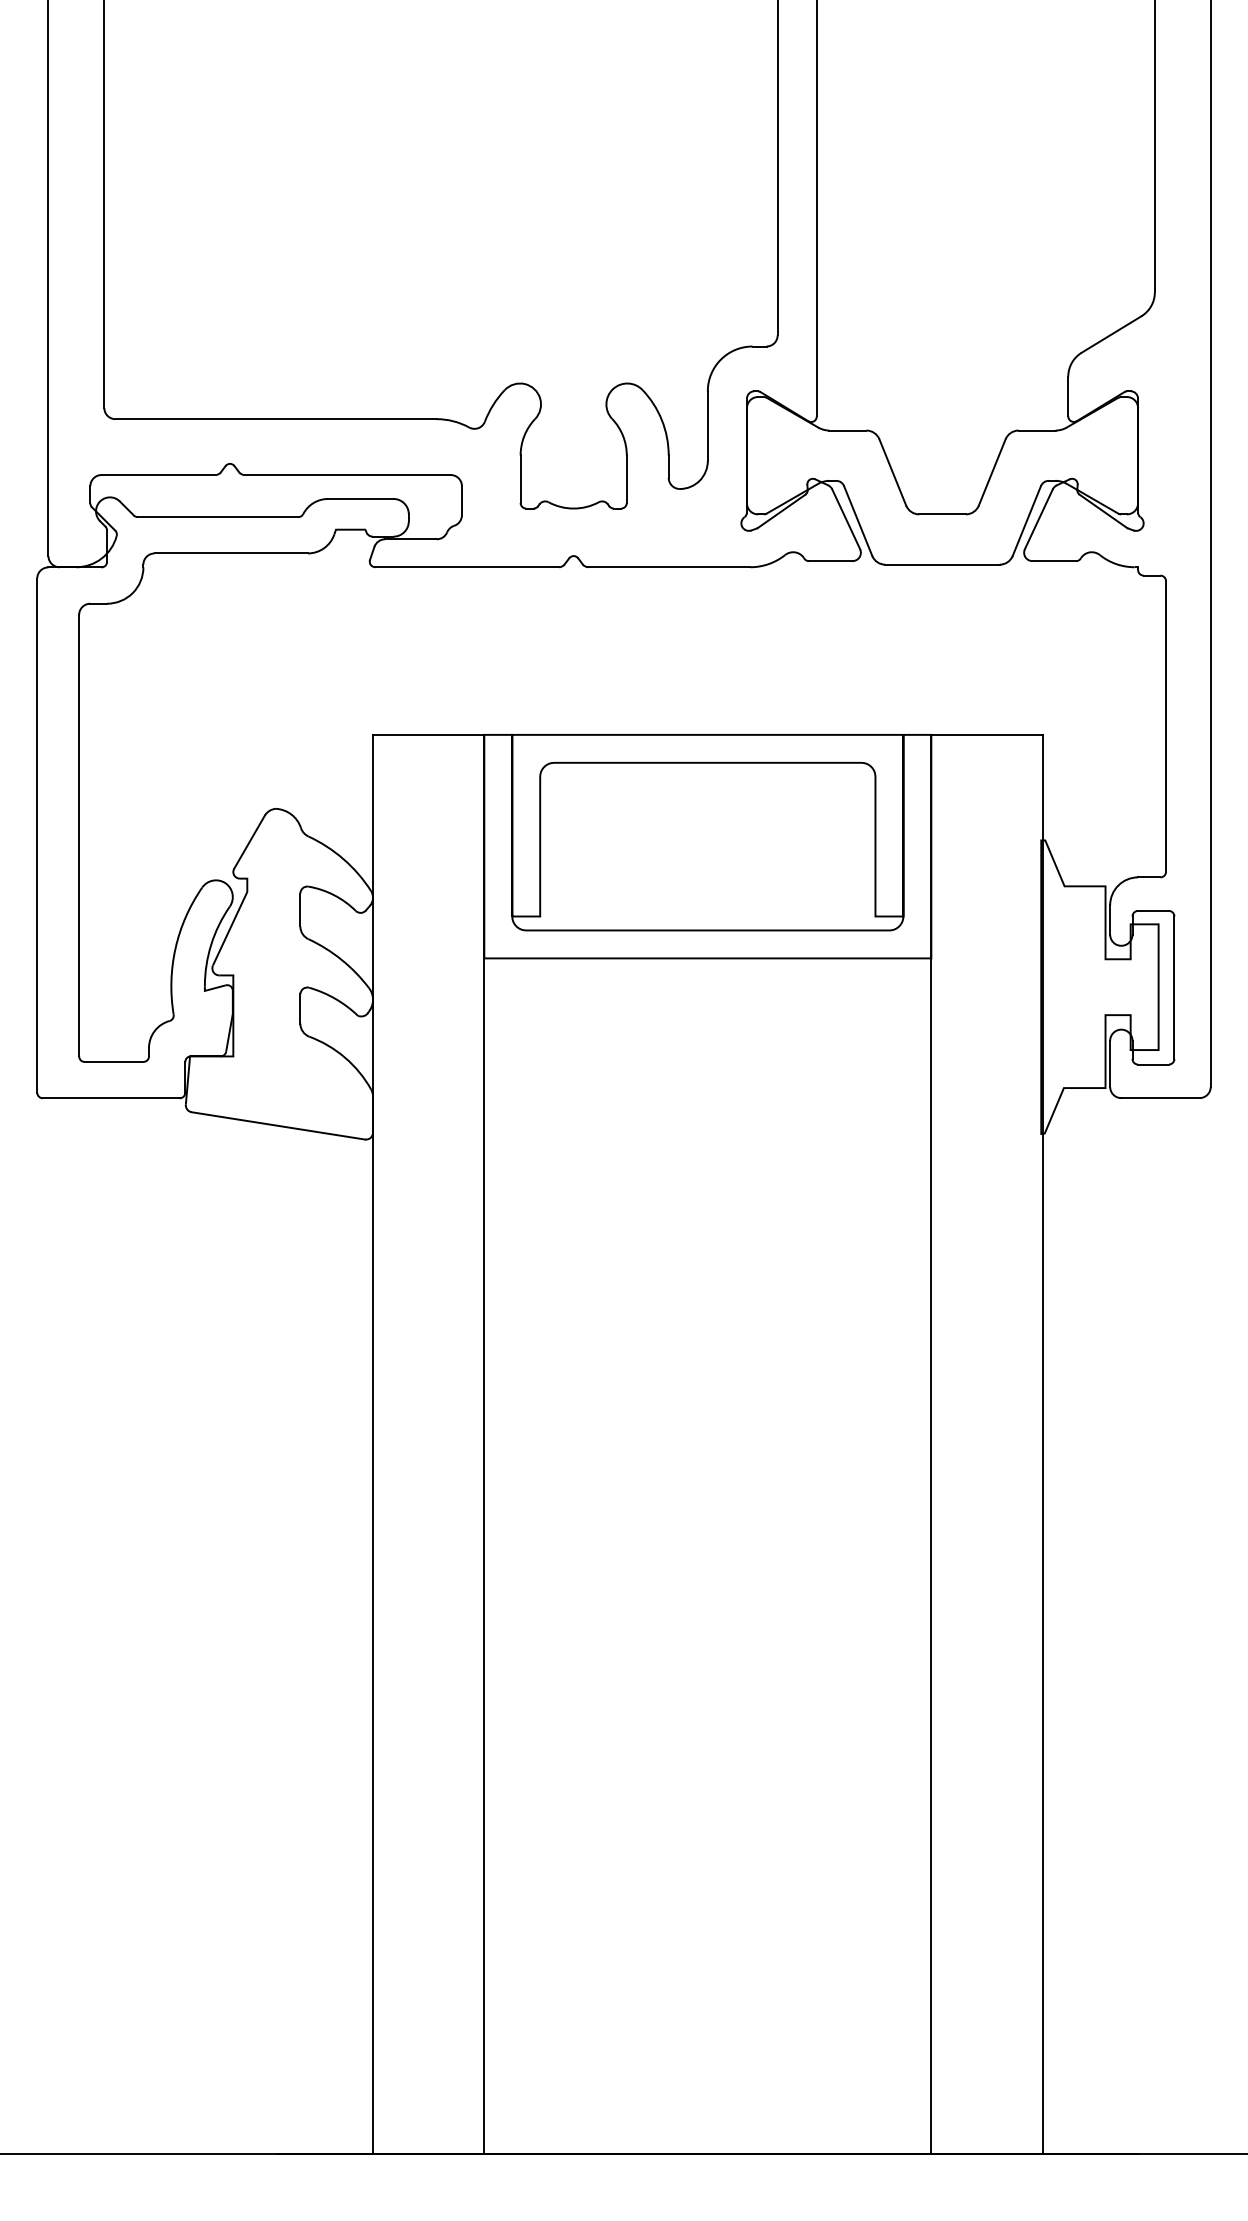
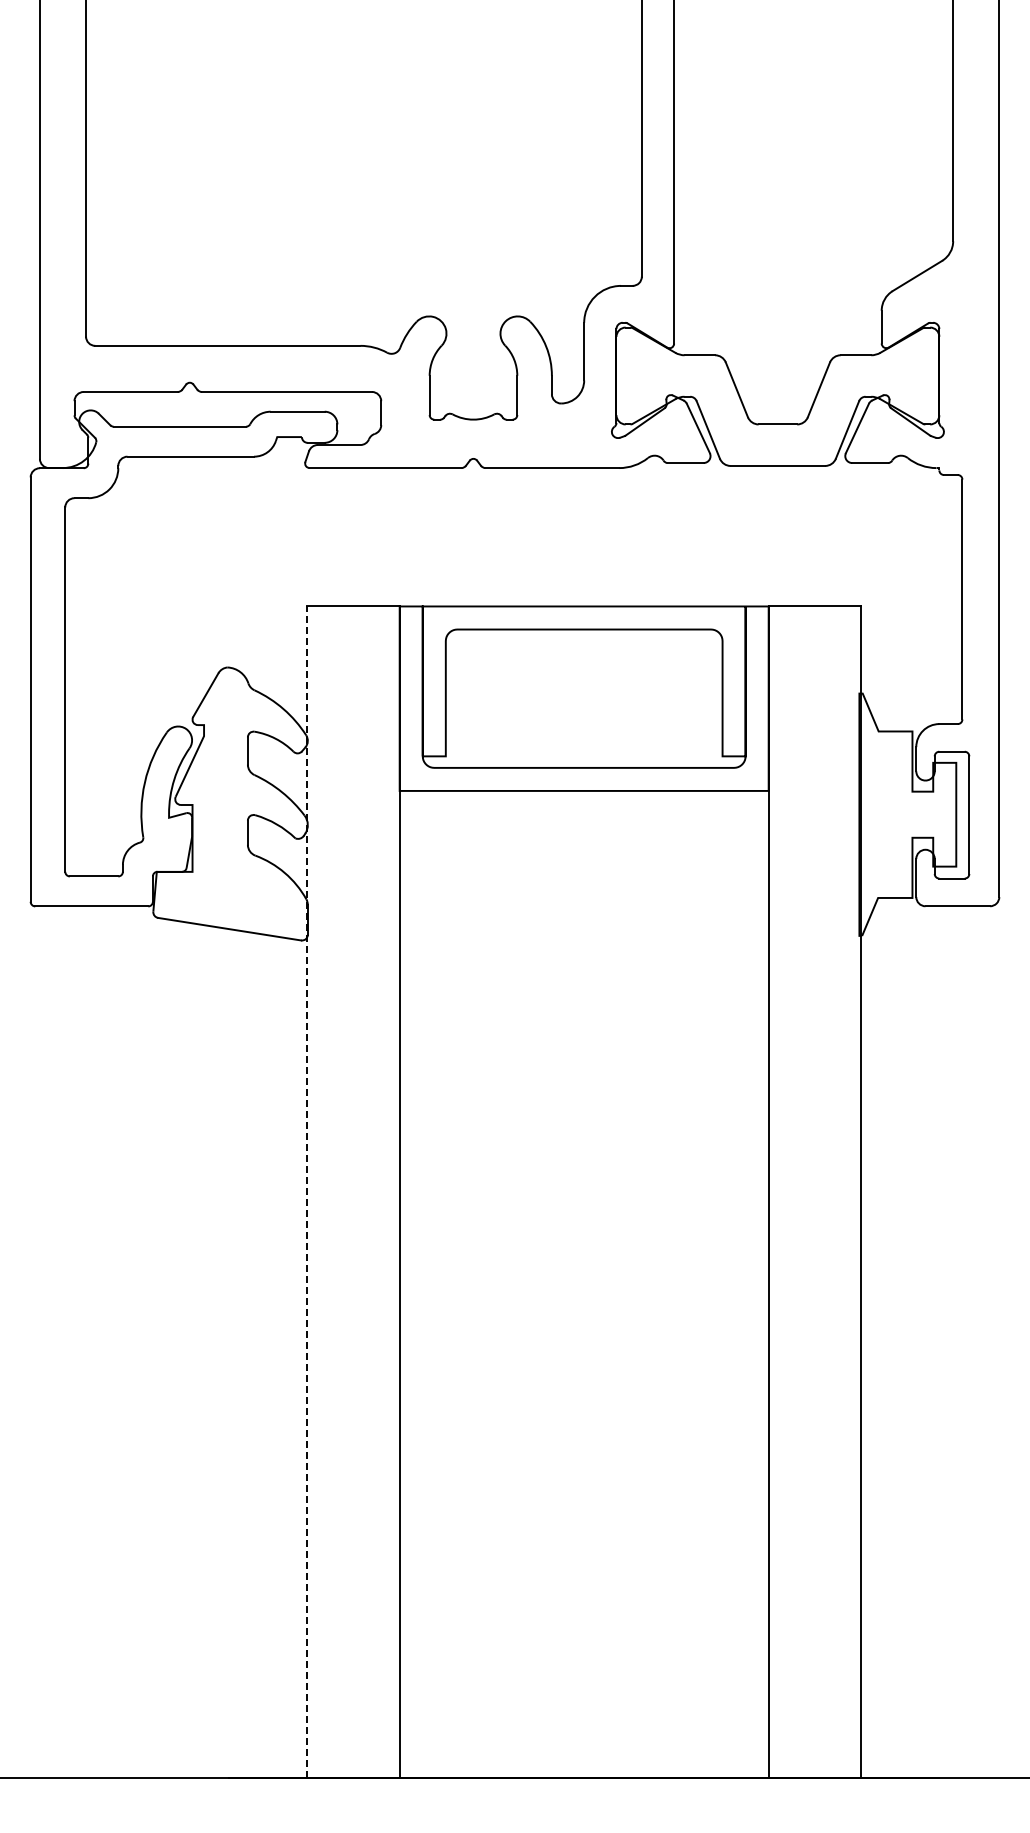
line: (372, 1444) -> (307, 1192), solid -> dashed

